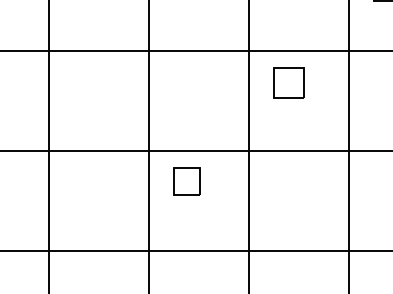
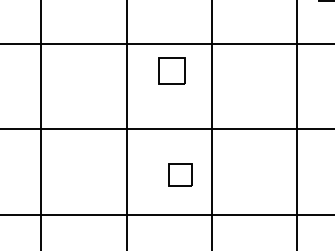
part: (287, 82) -> (171, 70), moved
part: (187, 180) -> (180, 174), moved

